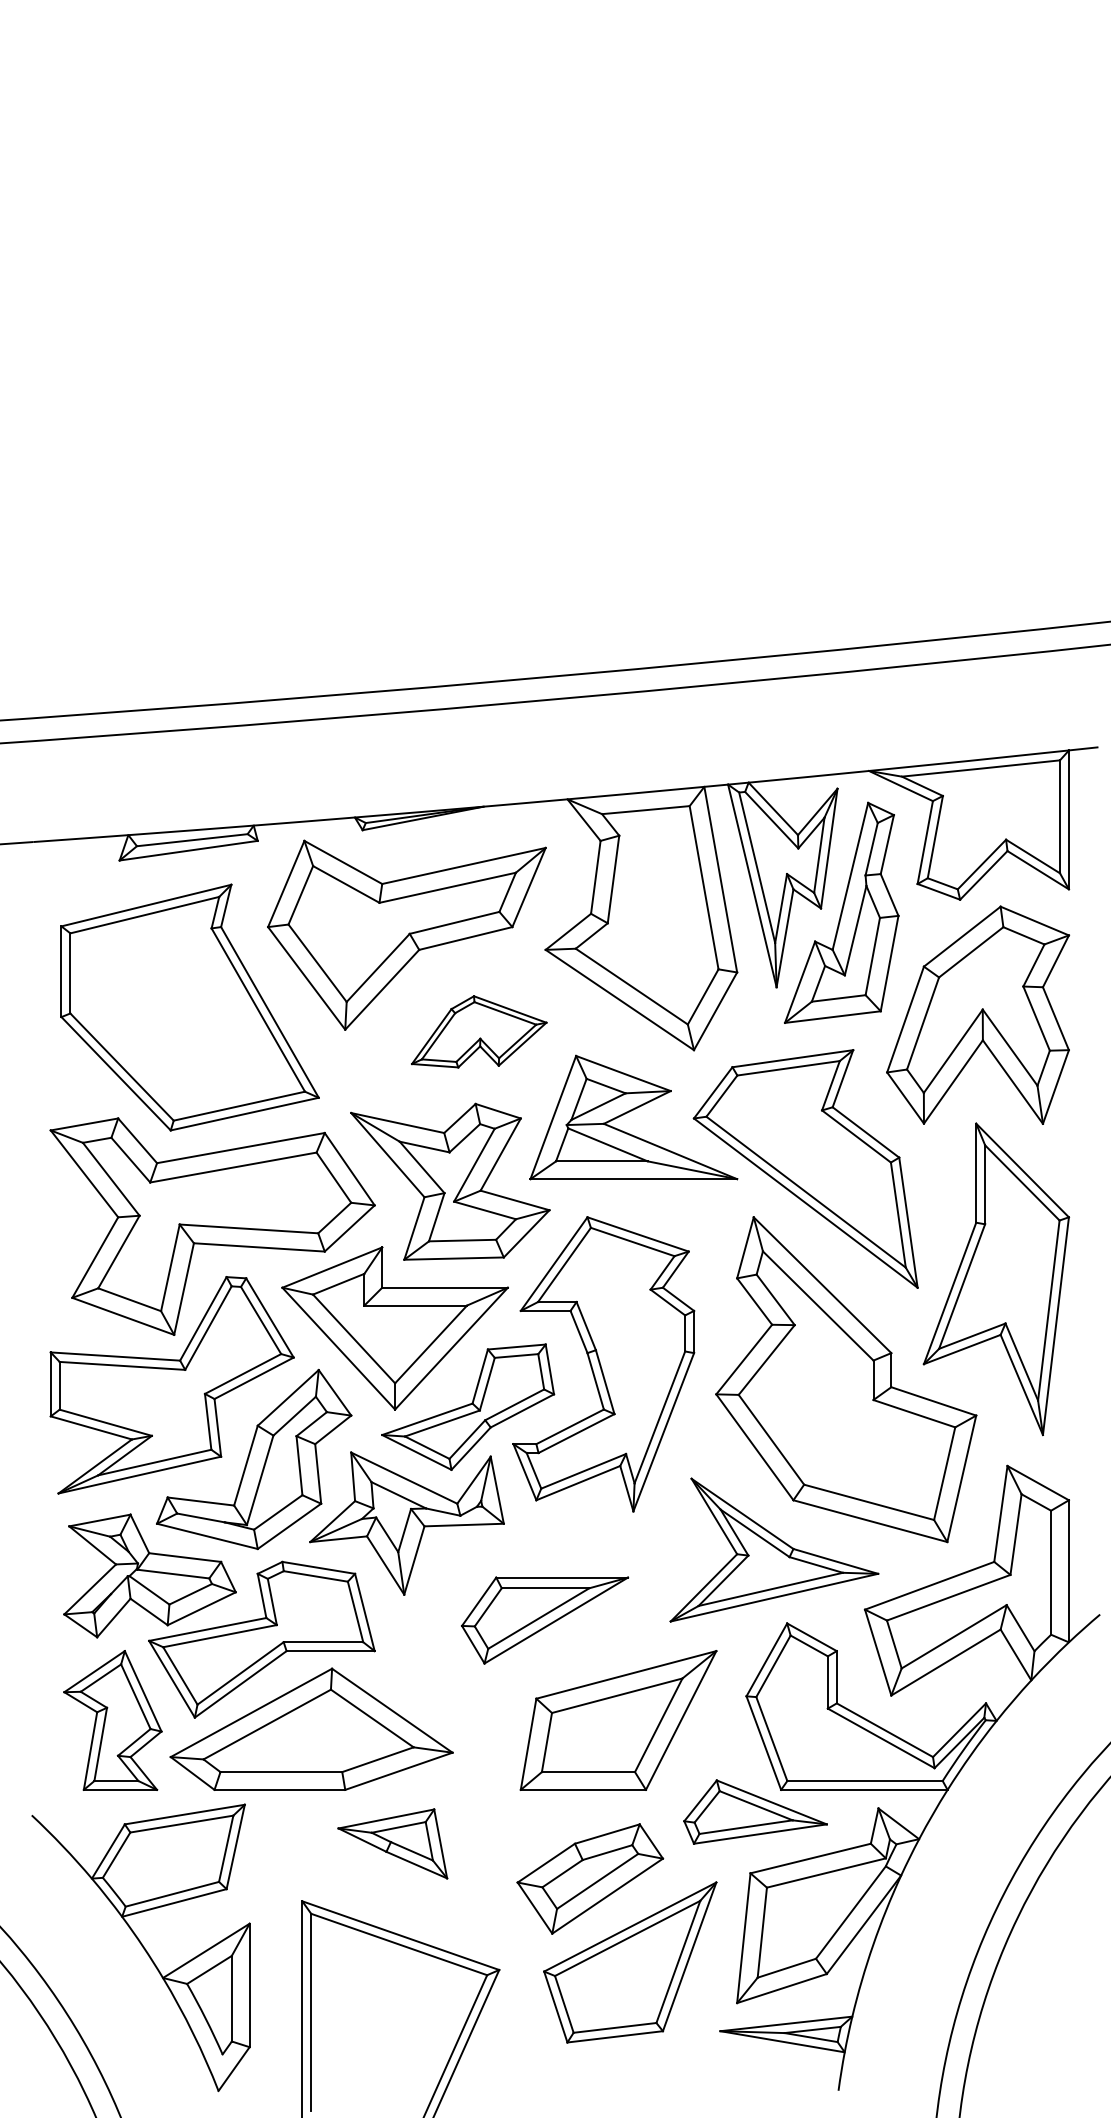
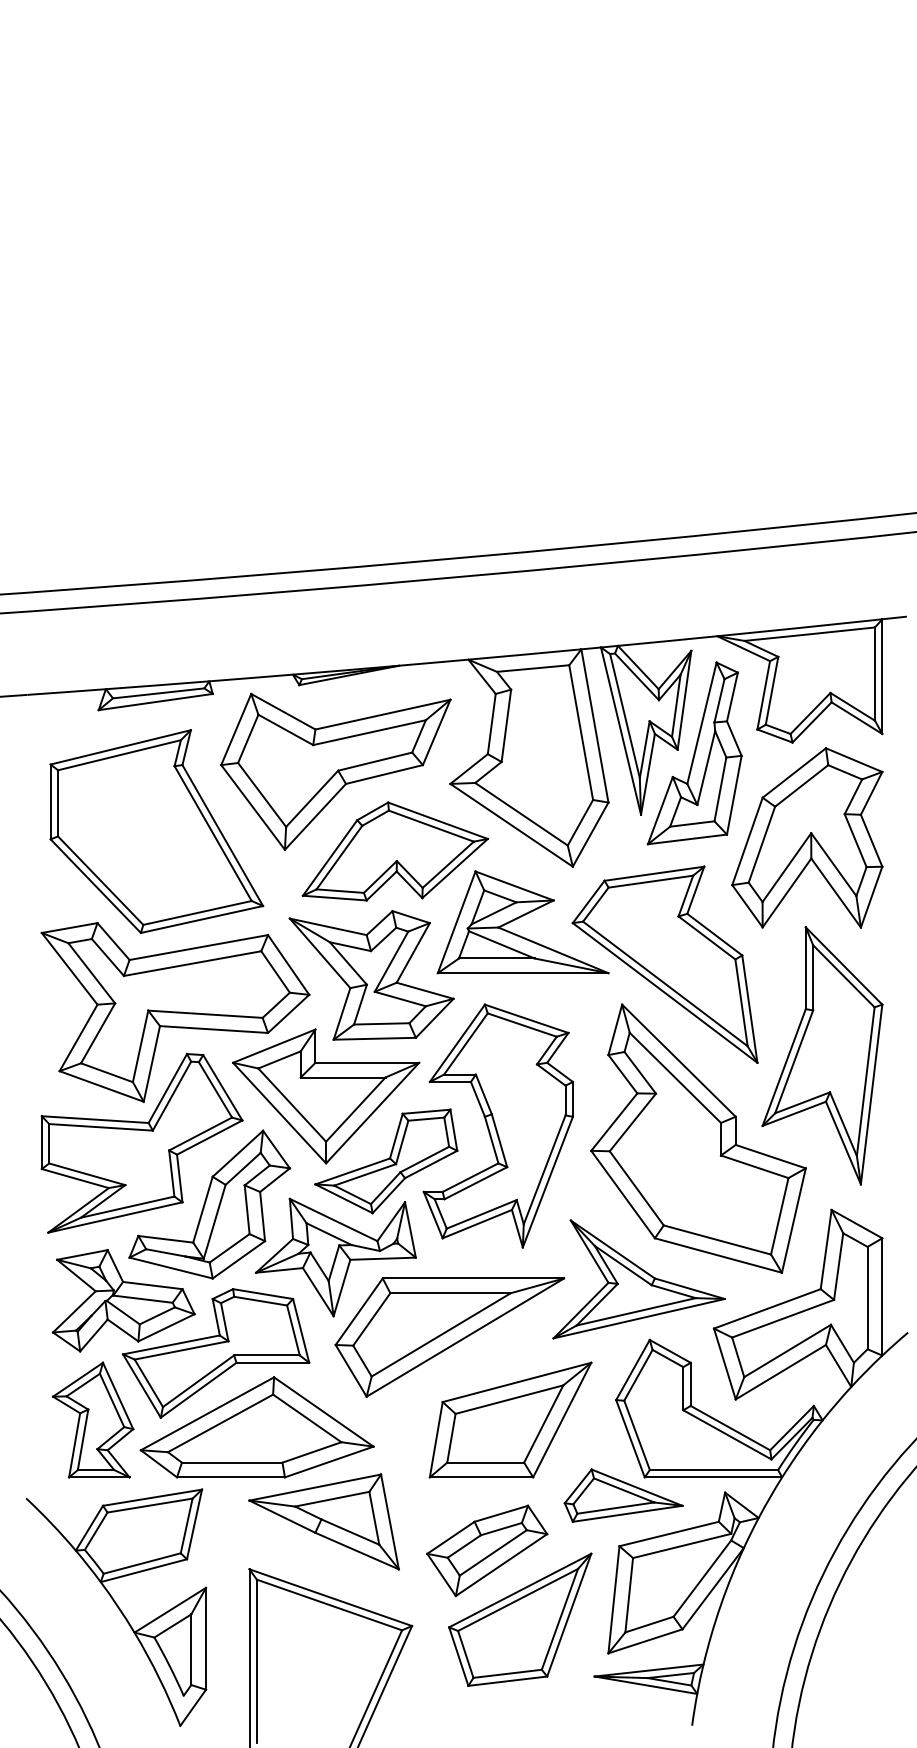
part: (479, 1031) -> (395, 851), size x1.67
part: (544, 1620) -> (449, 1337), size x1.67
part: (392, 1843) -> (323, 1521), size x1.67

